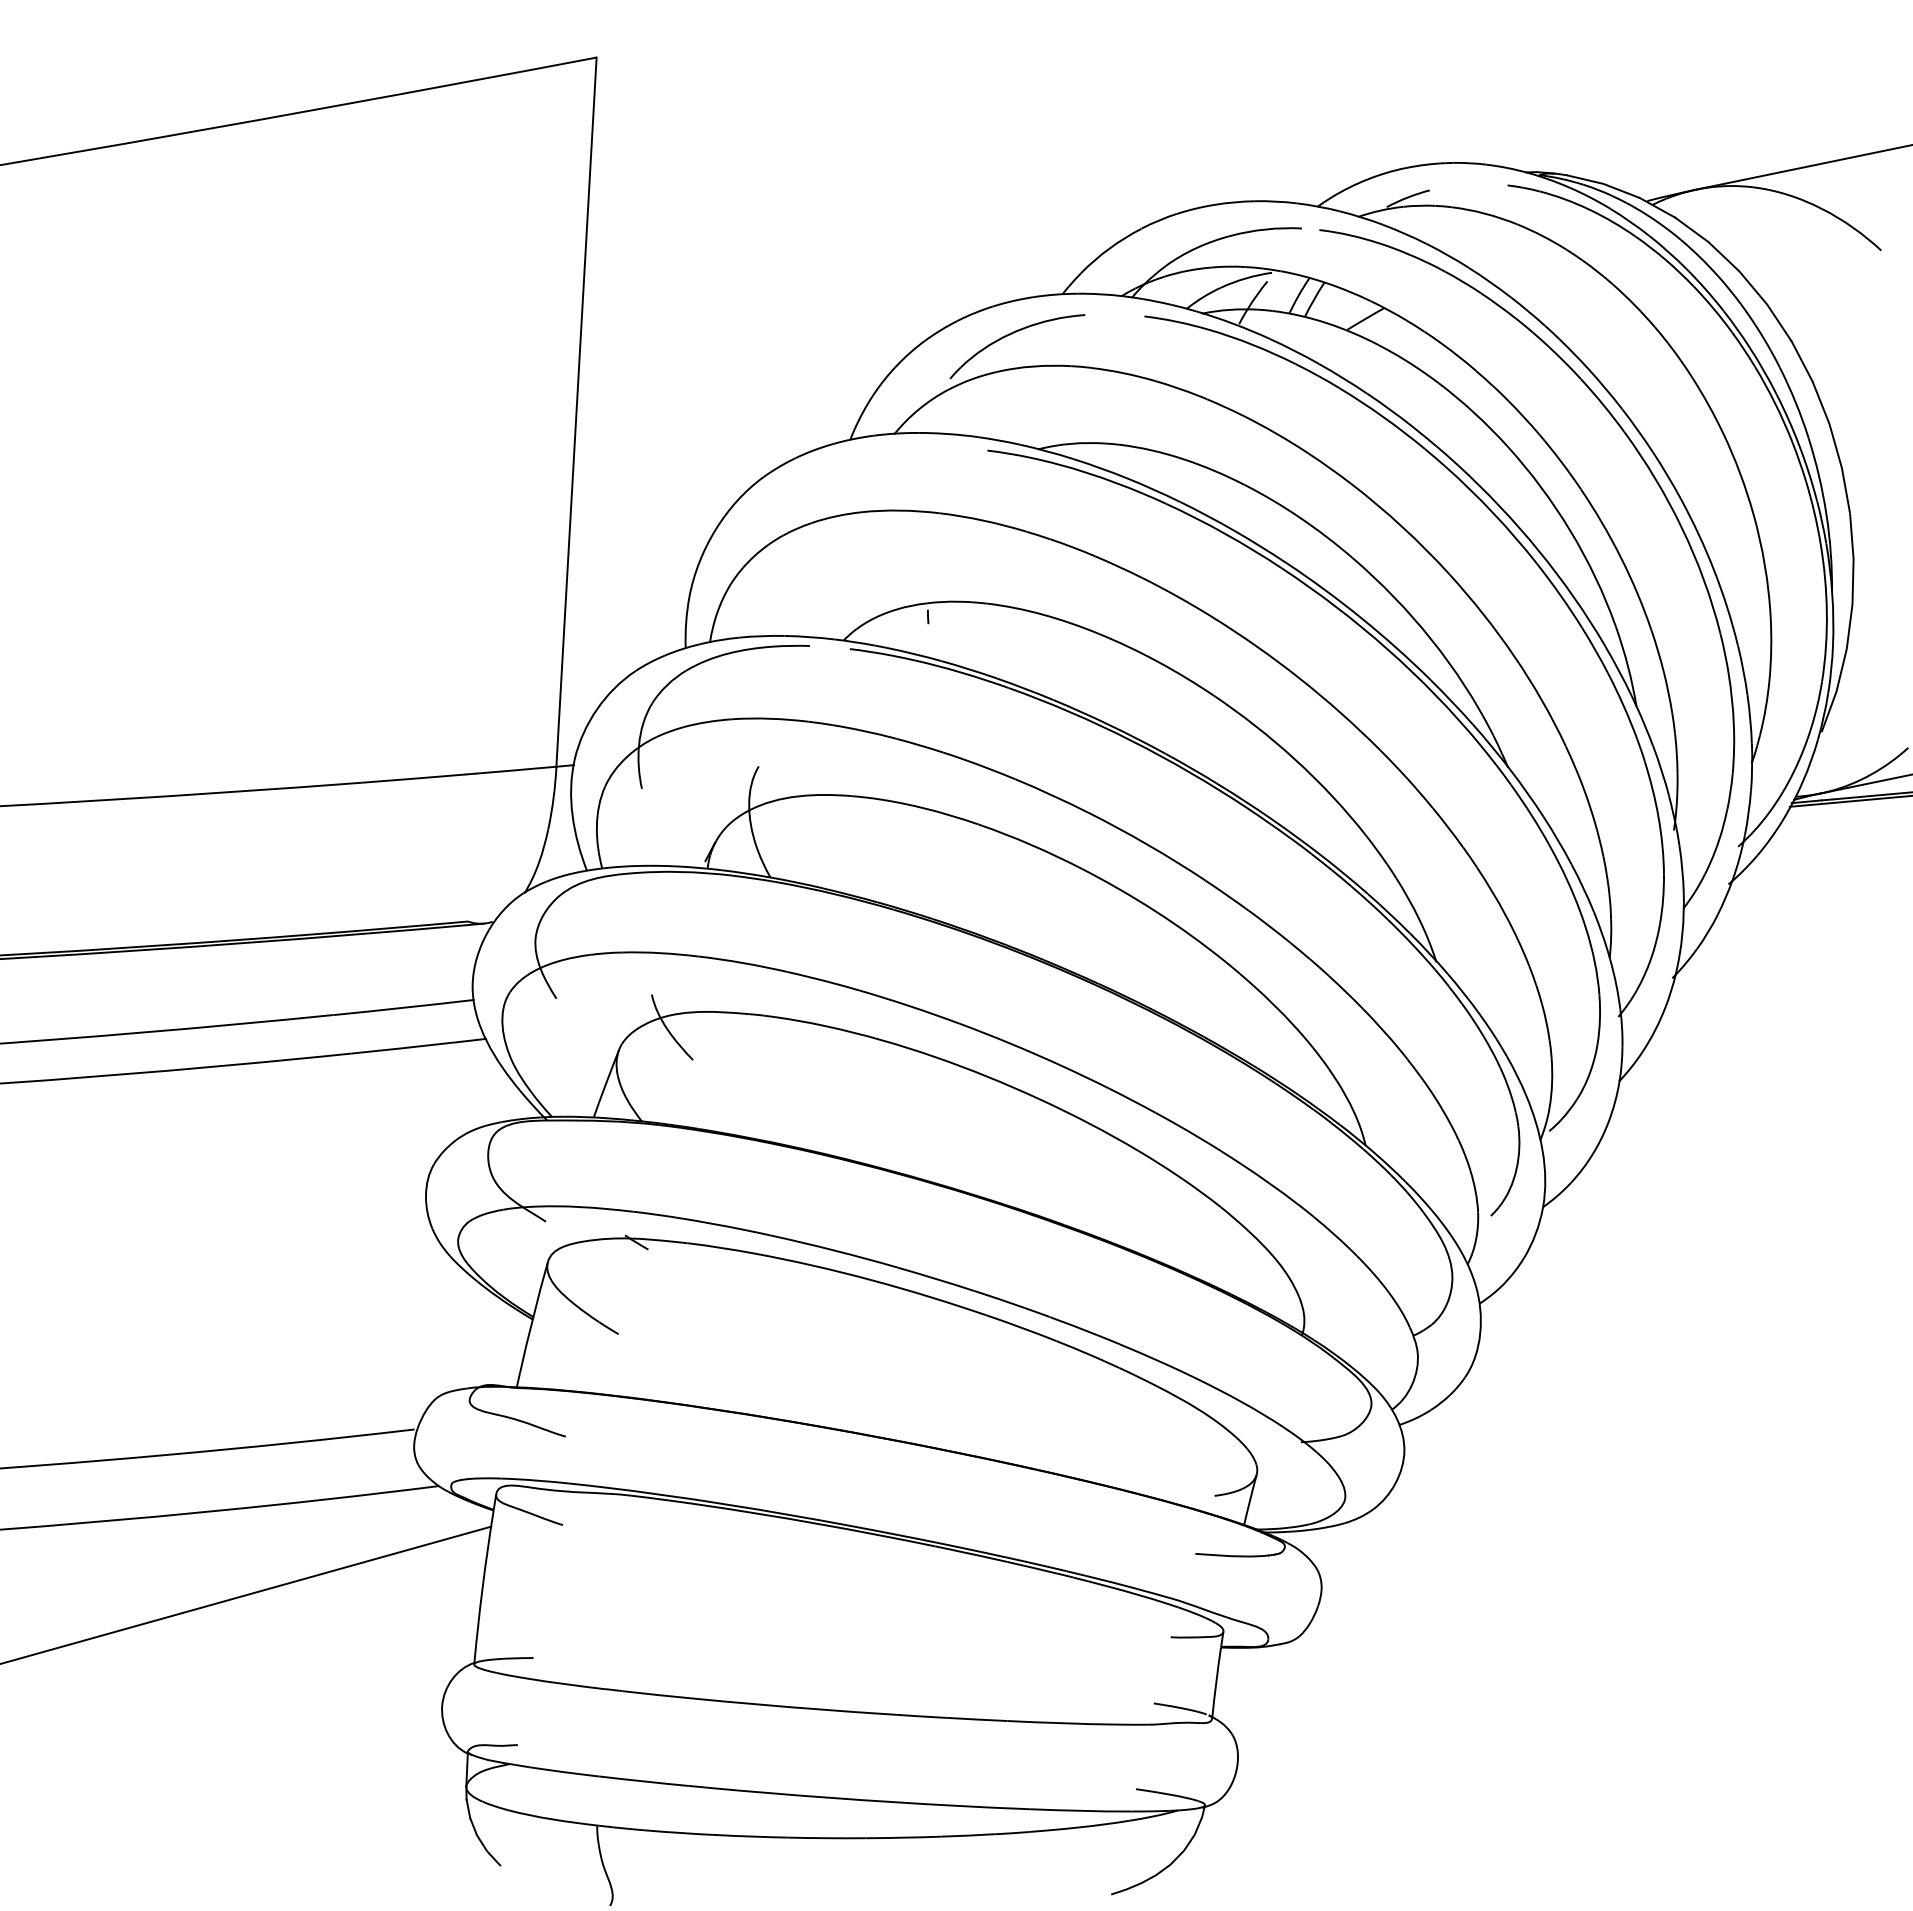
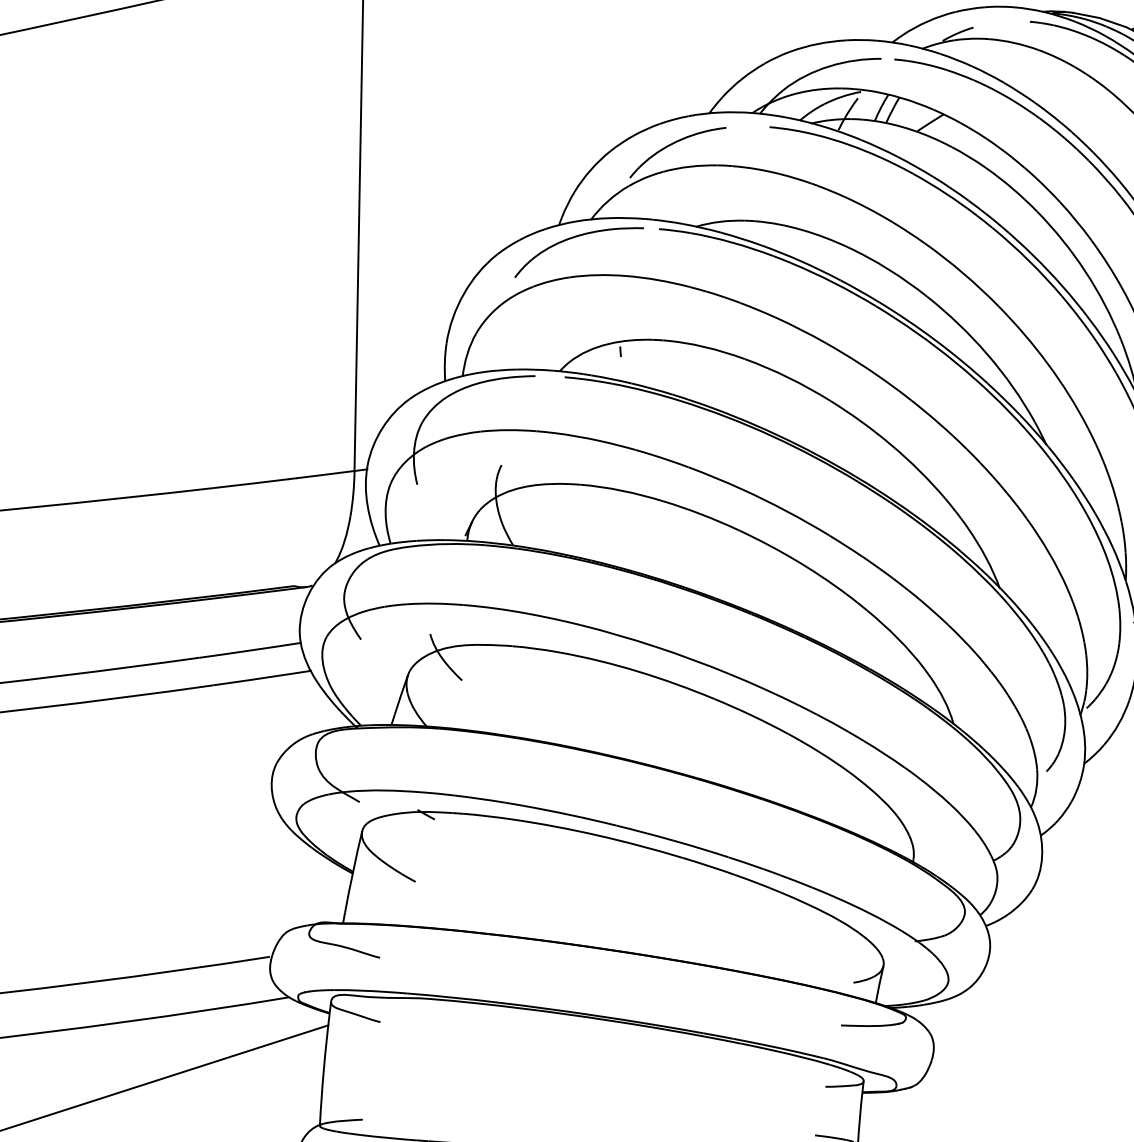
part: (869, 458) -> (573, 238), added

